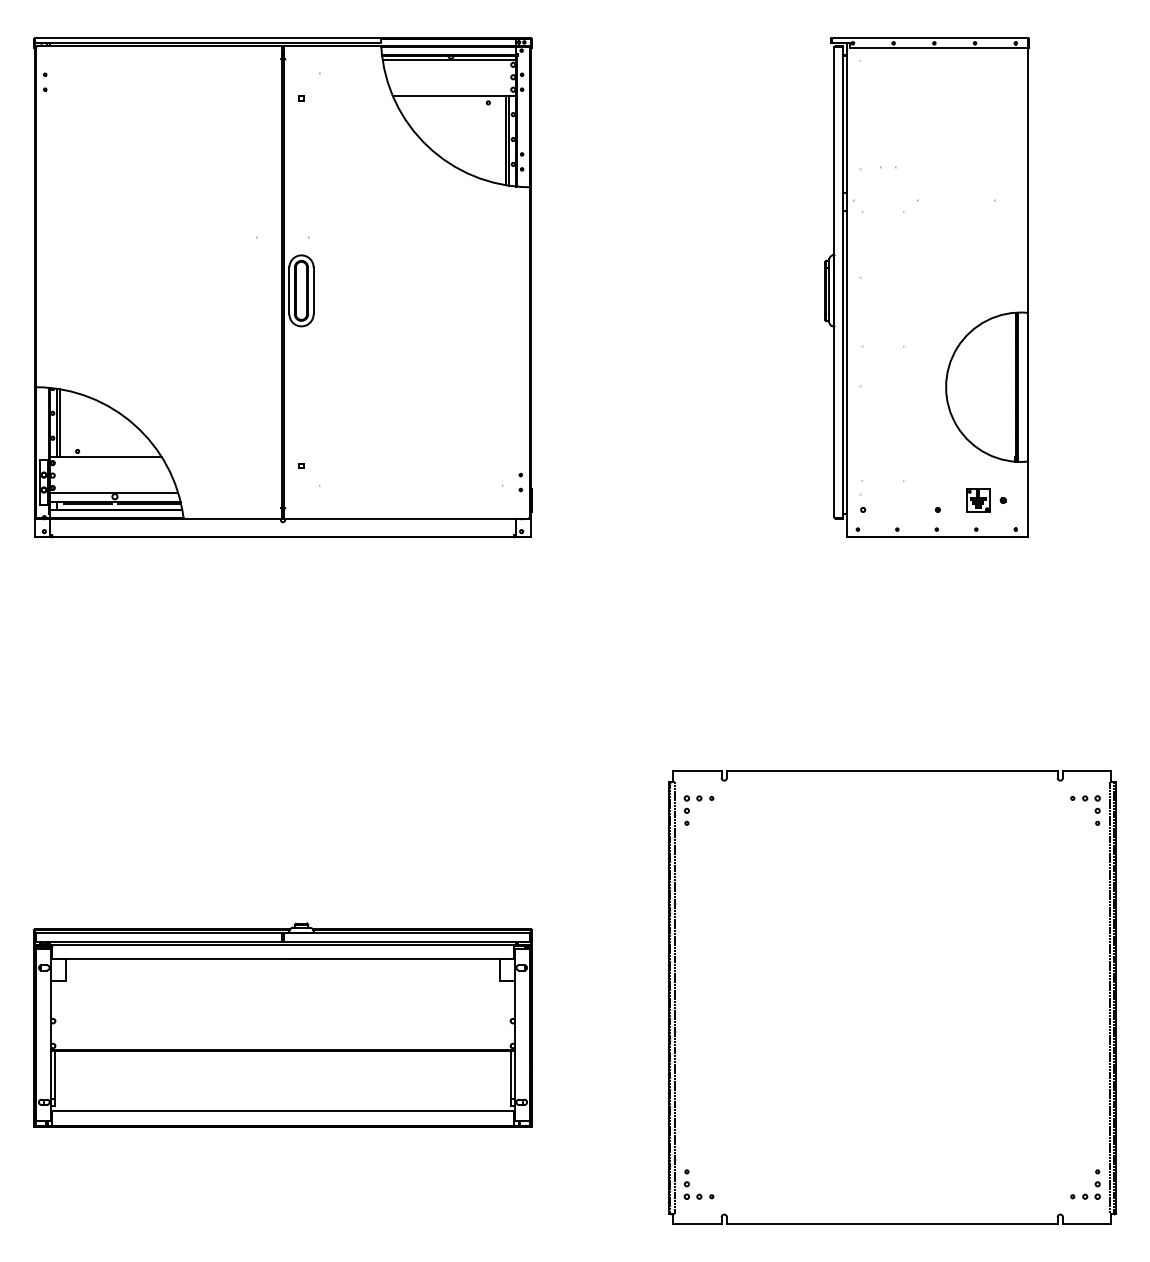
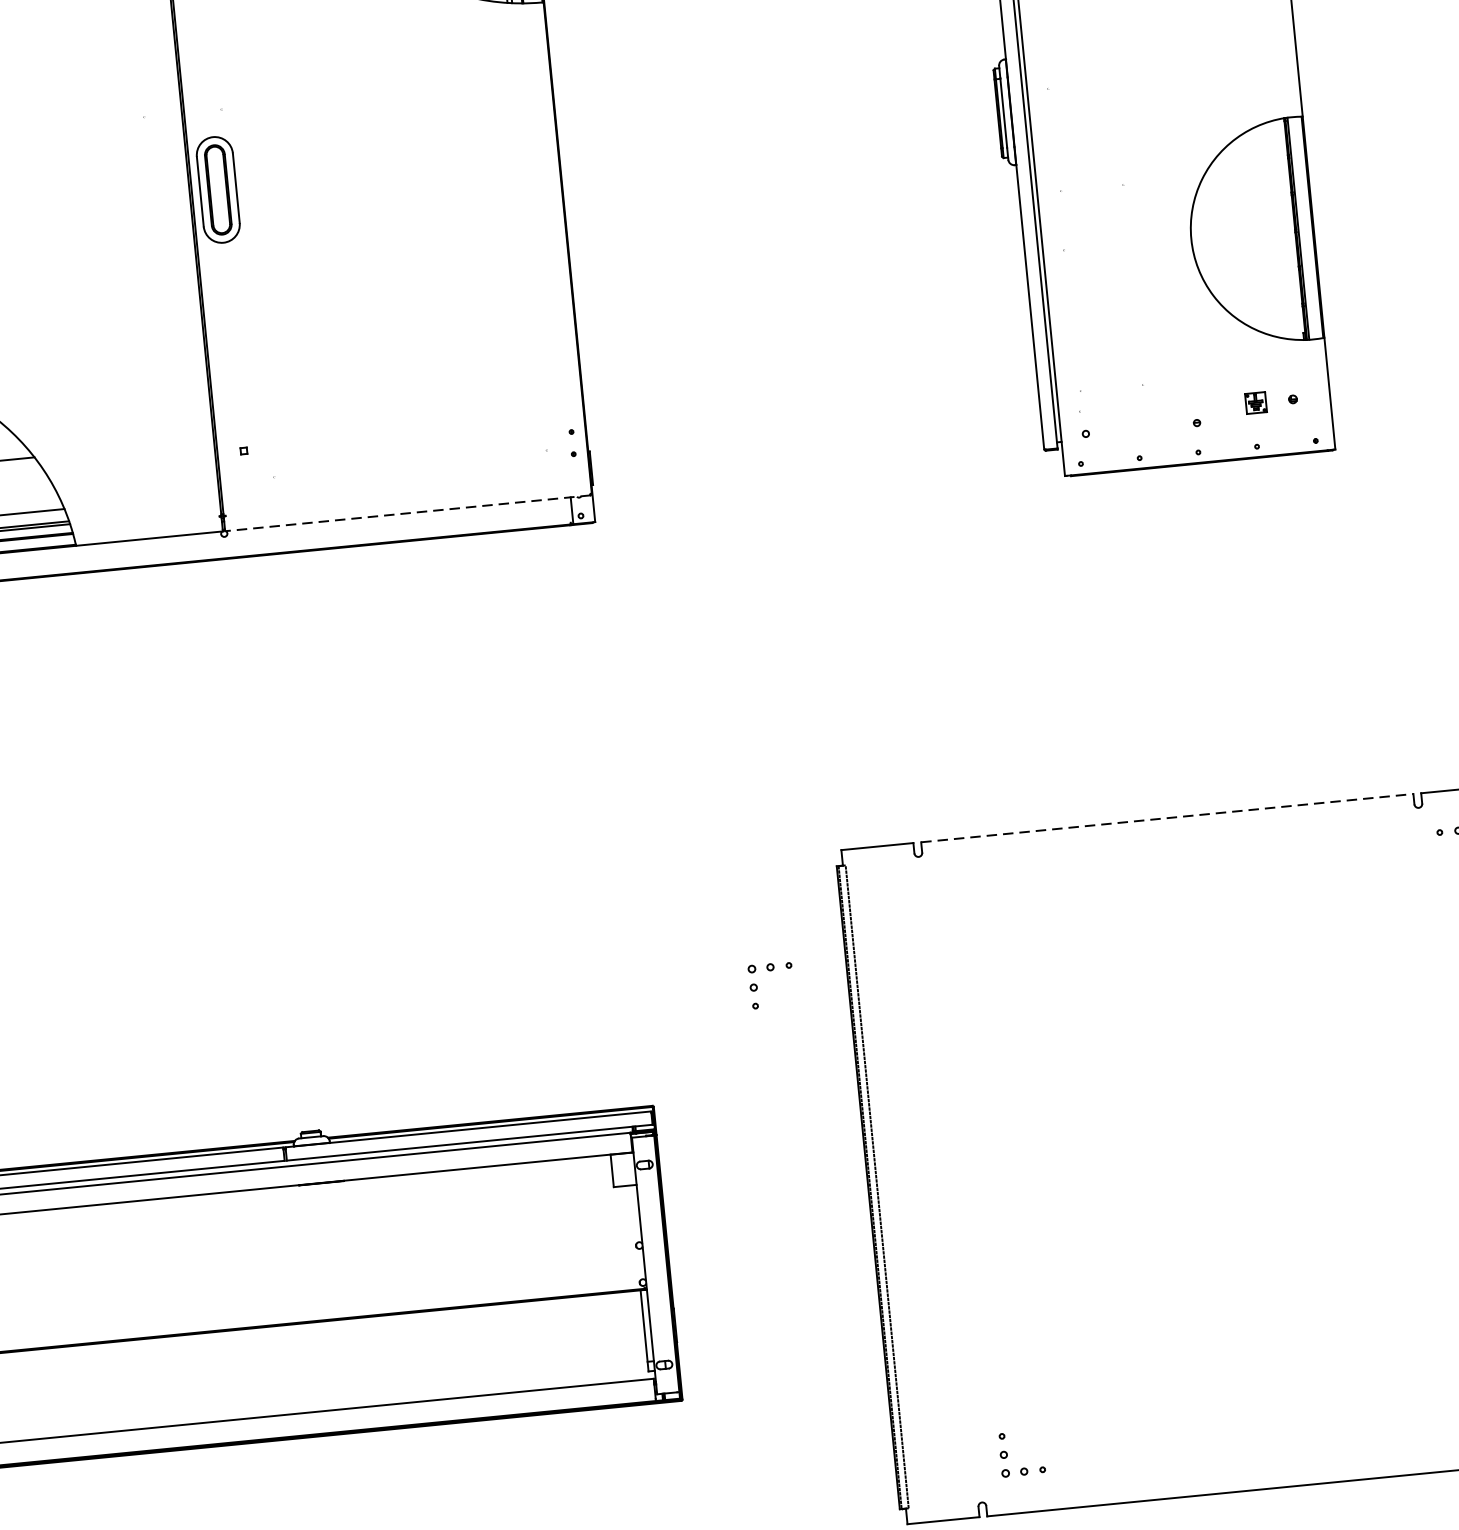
part: (978, 500) -> (1256, 403), size x0.6
line: (406, 518) -> (407, 513), solid -> dashed
line: (892, 771) -> (1167, 818), solid -> dashed
part: (698, 801) -> (769, 971), moved
part: (689, 1184) -> (1007, 1454), moved

